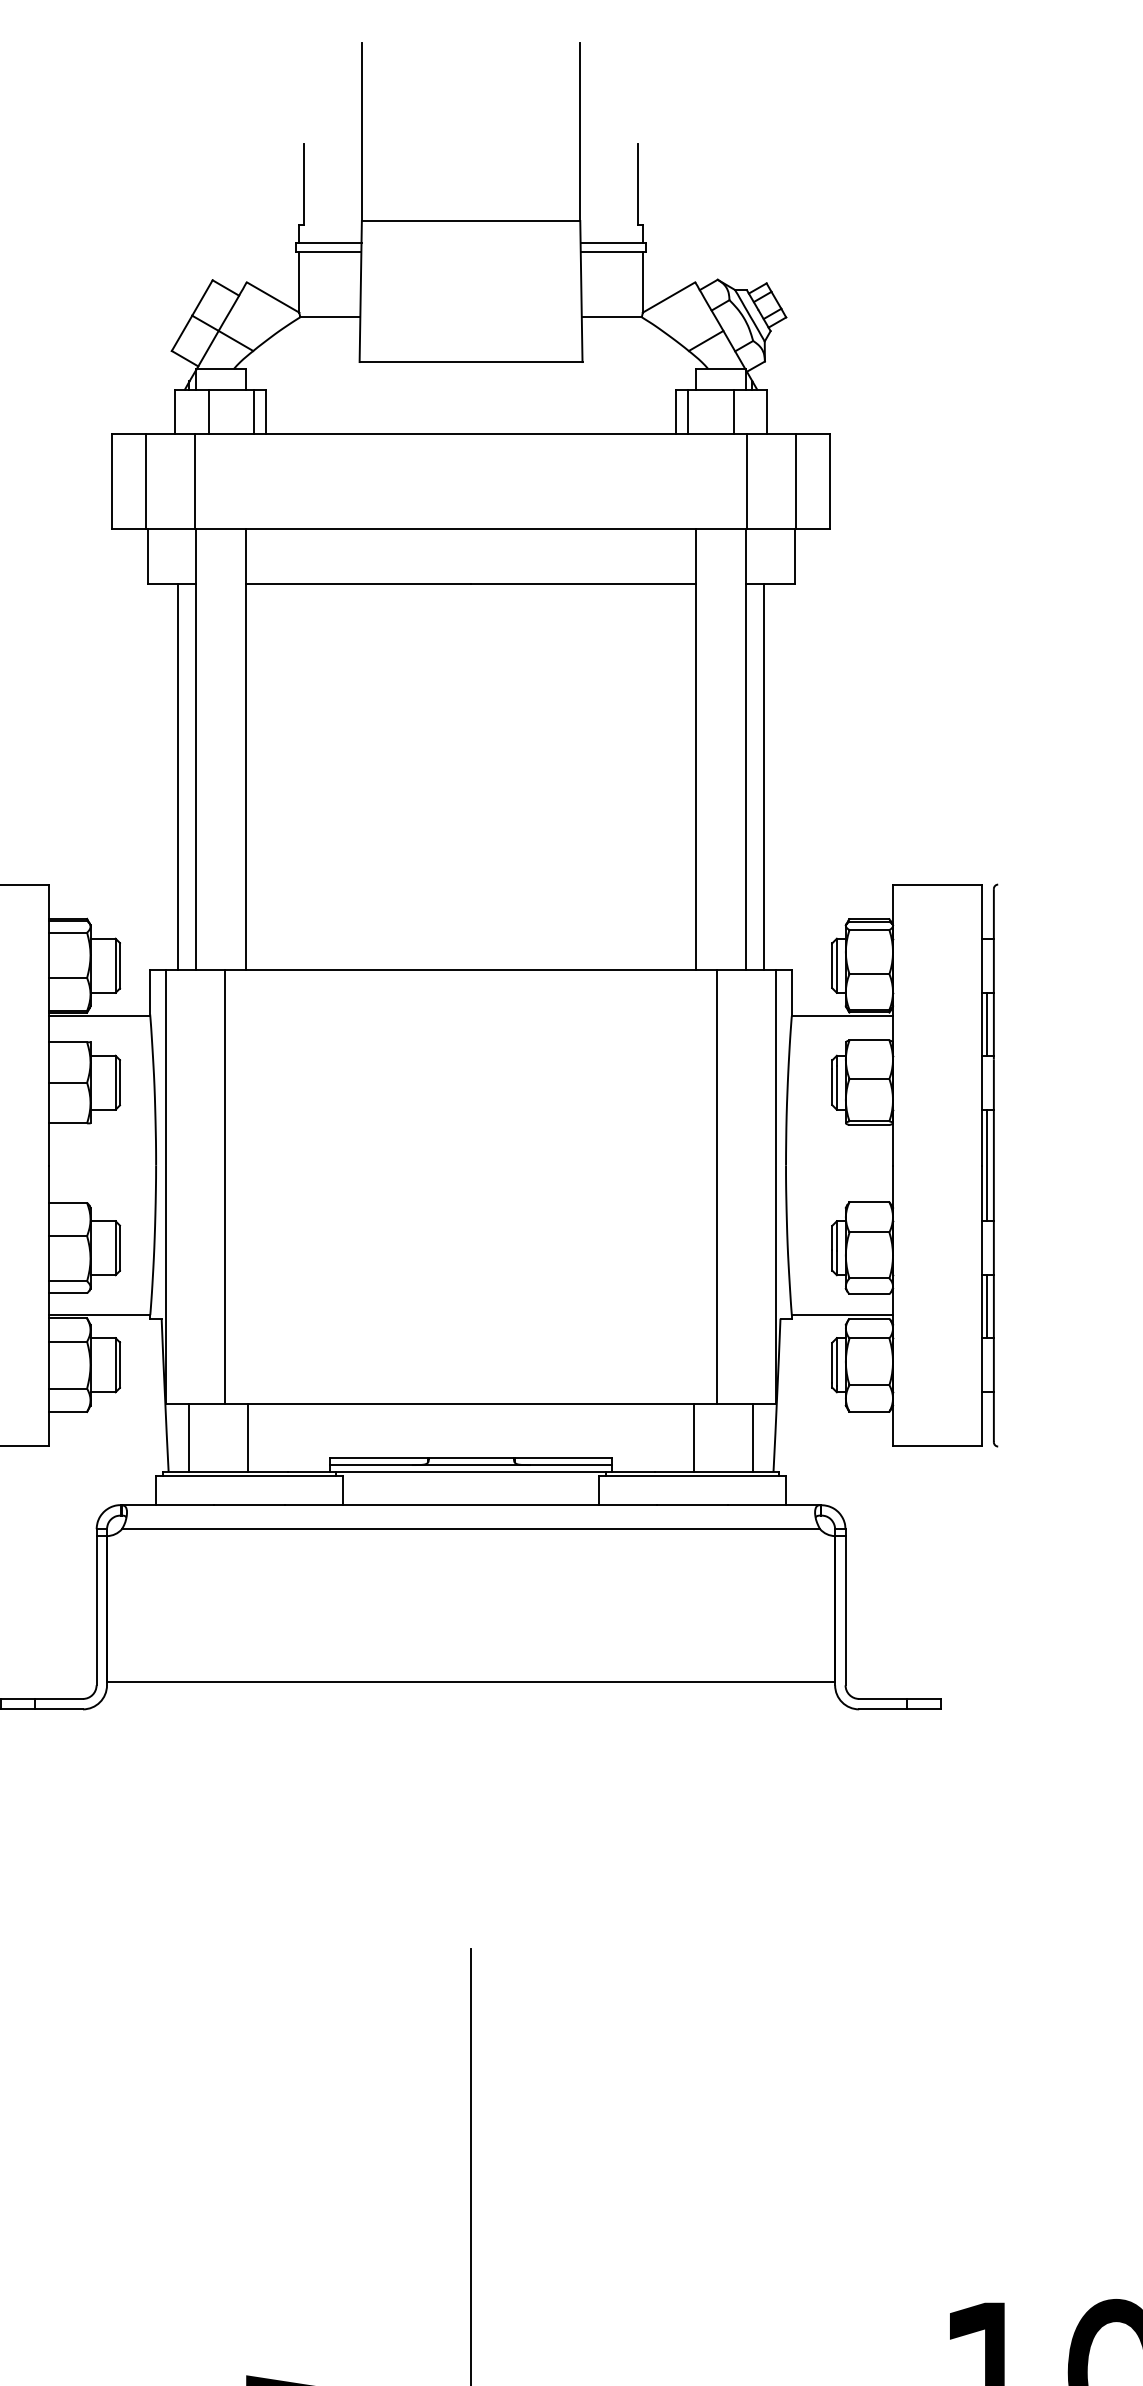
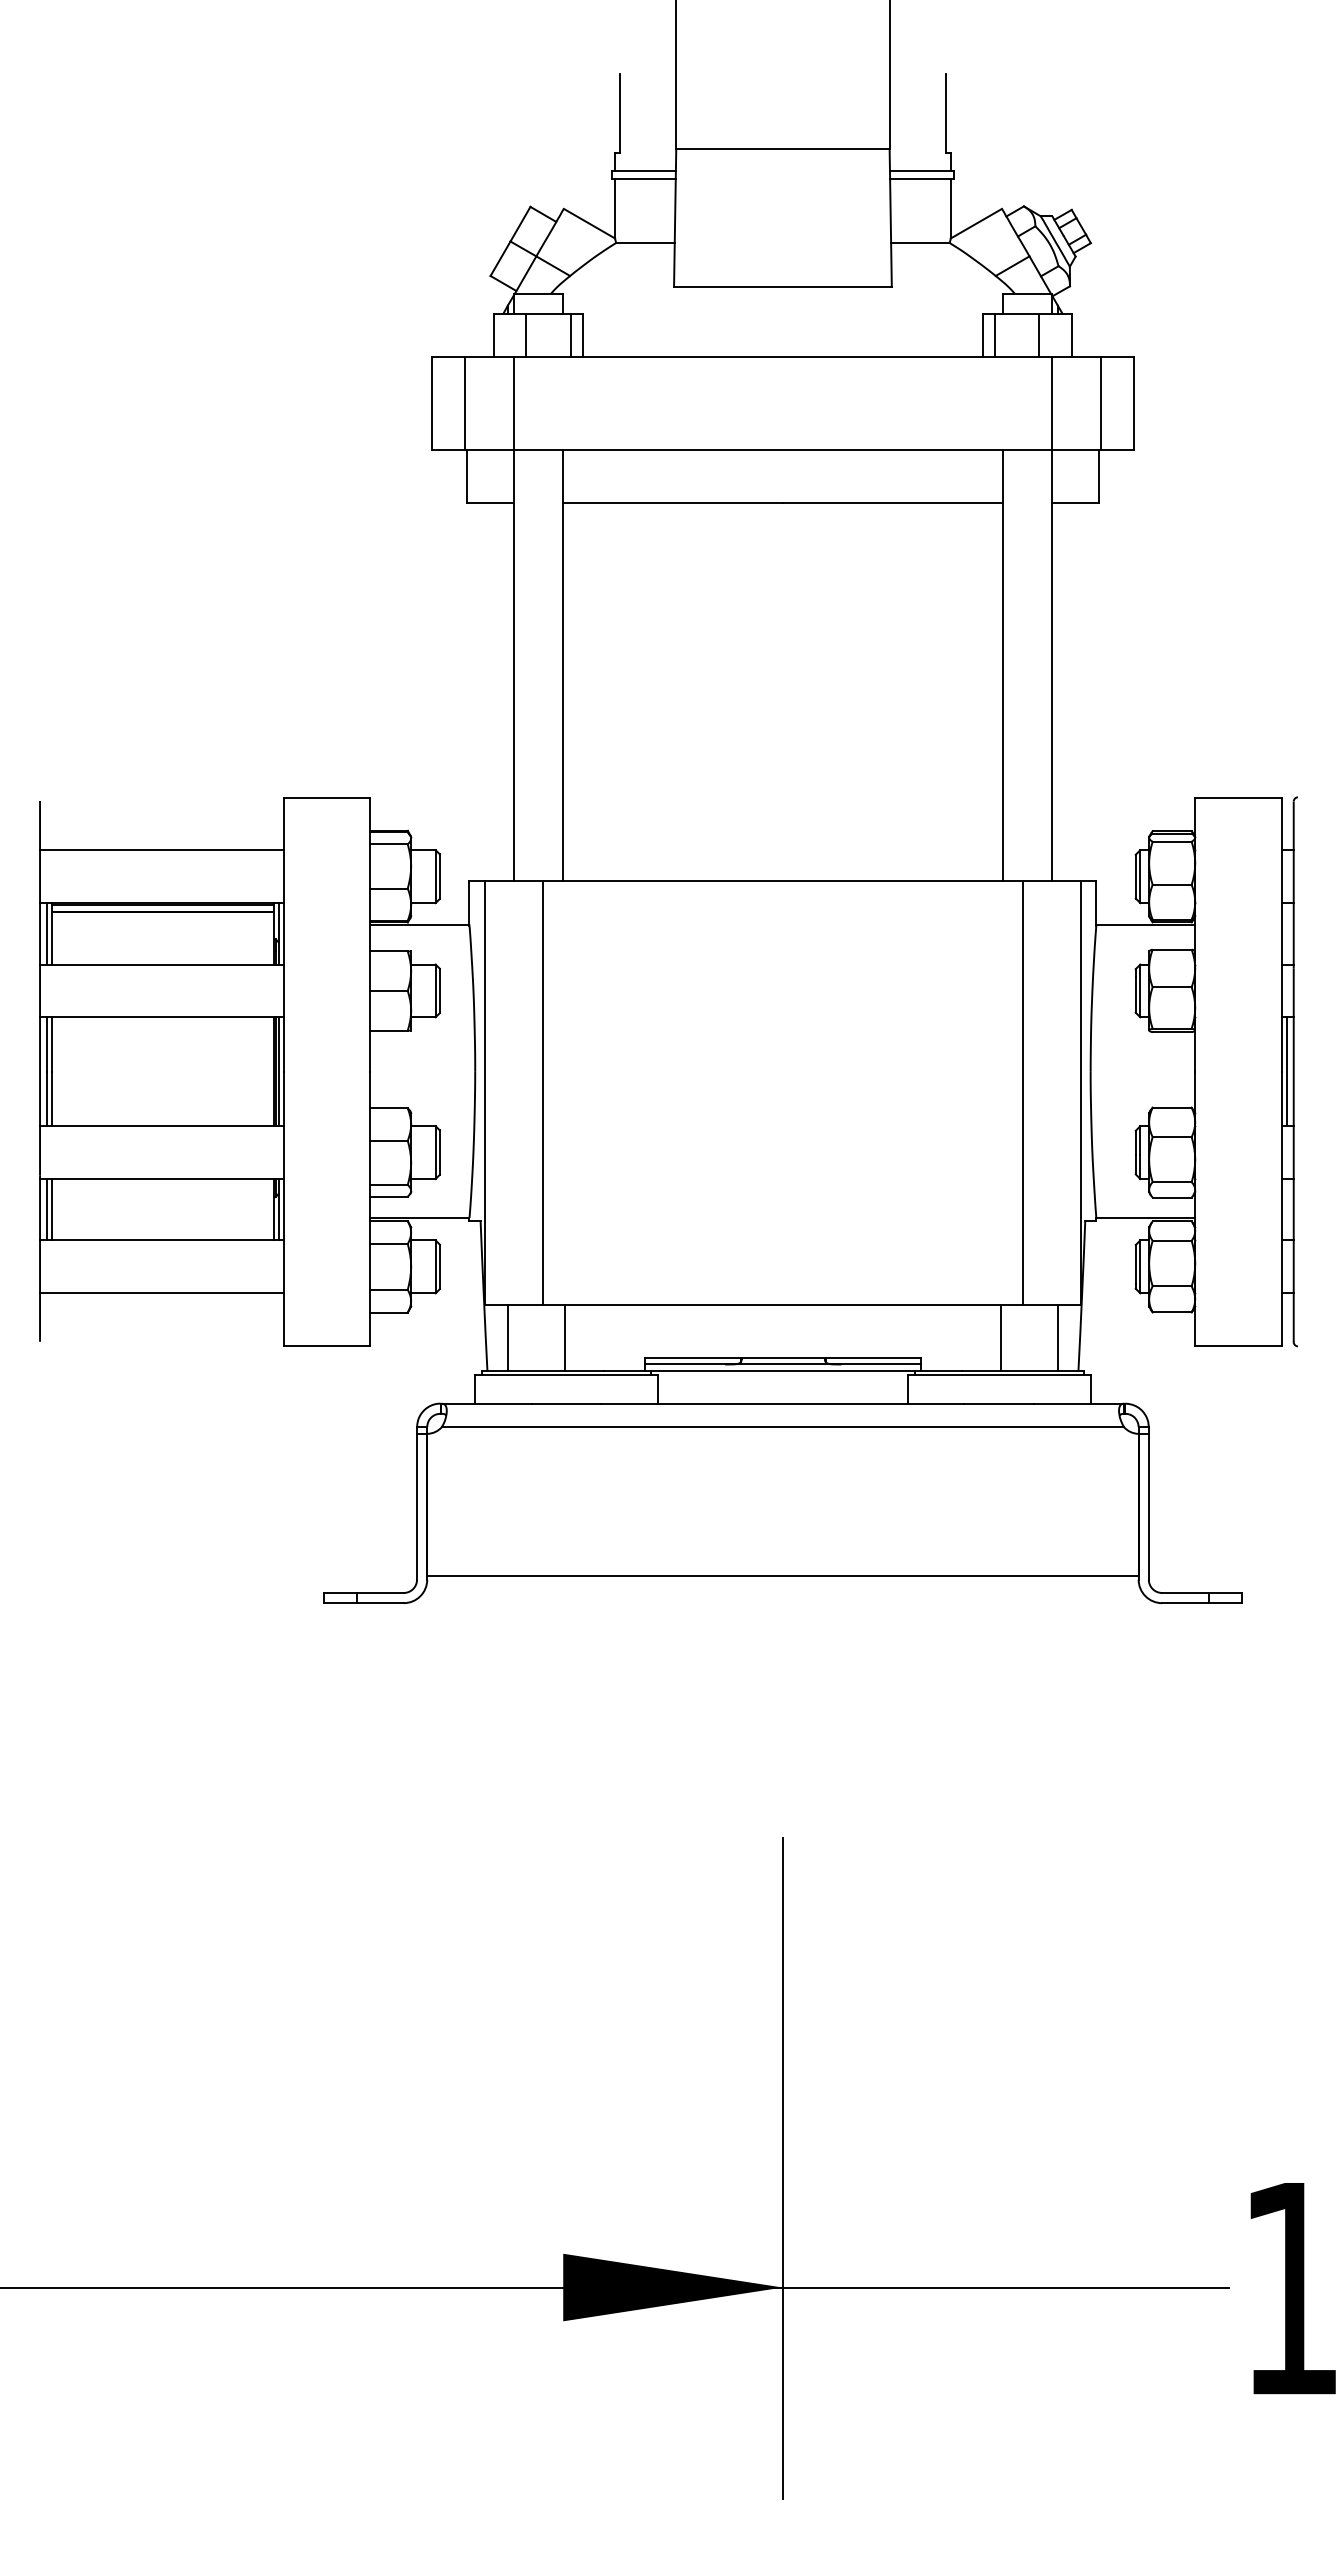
line: (178, 776) -> (497, 691), removed
line: (763, 776) -> (1068, 691), removed
line: (986, 1023) -> (1286, 933), removed
line: (986, 1306) -> (1286, 1209), removed

